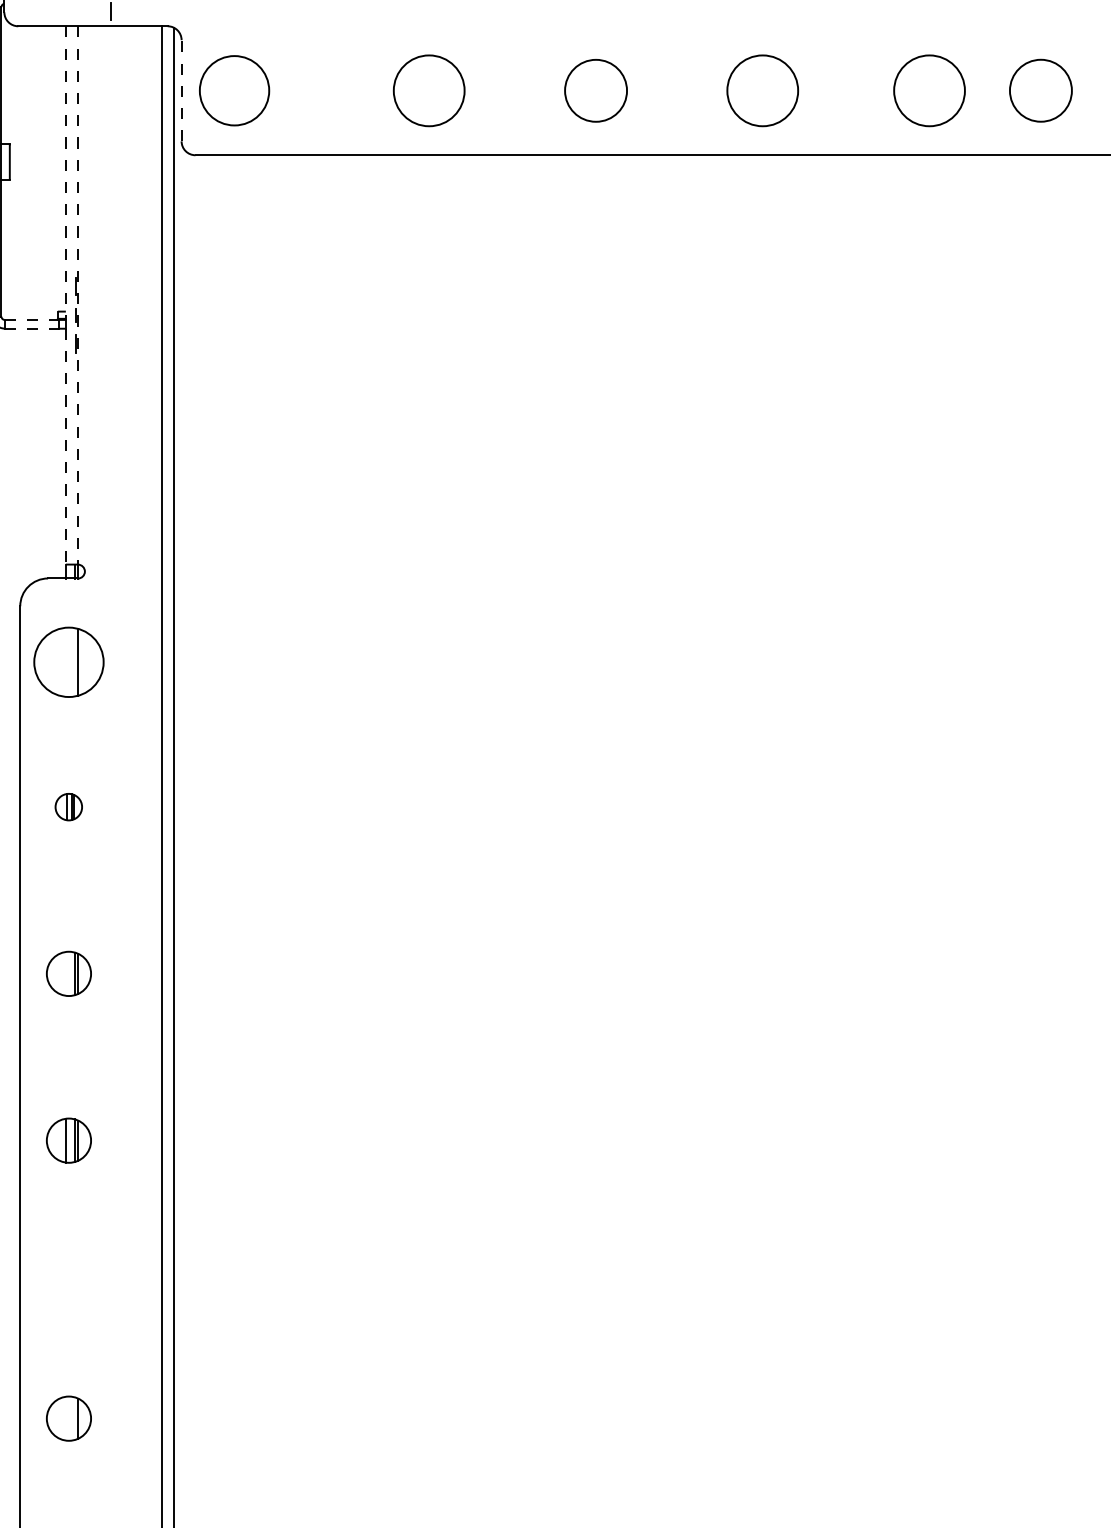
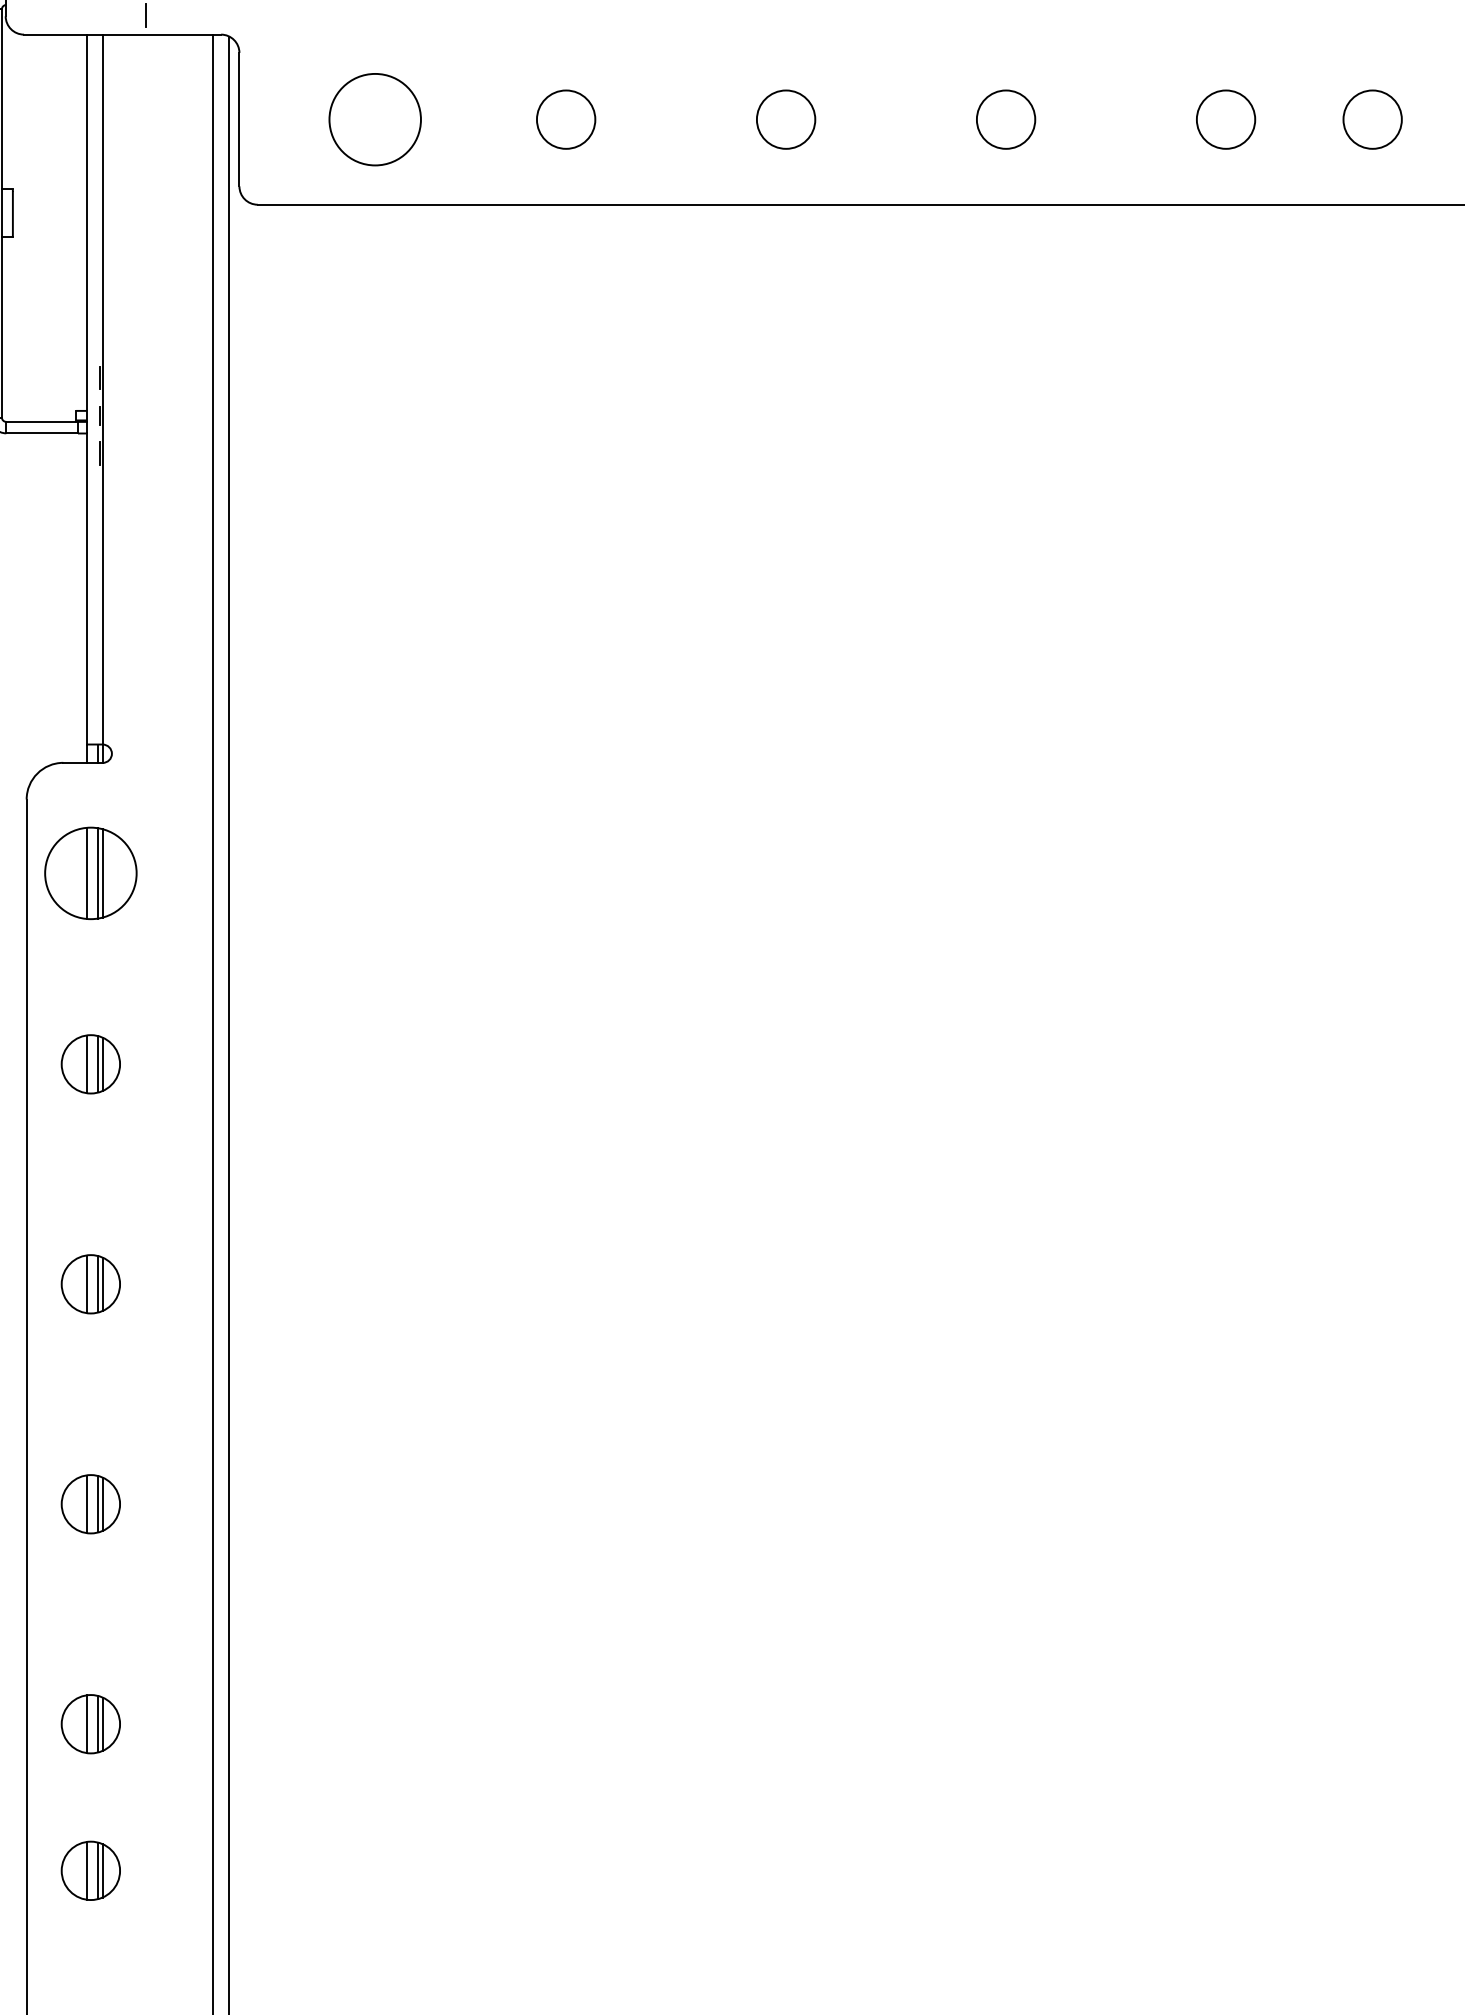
line: (181, 90) -> (239, 119), dashed -> solid
circle: (233, 90) -> (374, 119), moved
circle: (429, 90) -> (566, 119), size x0.62
circle: (596, 90) -> (786, 119), size x0.71
circle: (763, 90) -> (1006, 119), size x0.62
circle: (930, 90) -> (1226, 119), size x0.62
circle: (1040, 90) -> (1372, 119), size x0.71
line: (65, 173) -> (86, 228), dashed -> solid
line: (77, 295) -> (102, 389), dashed -> solid
line: (32, 319) -> (42, 421), dashed -> solid
line: (32, 328) -> (42, 433), dashed -> solid
line: (65, 447) -> (86, 589), dashed -> solid
line: (65, 662) -> (86, 873), added
line: (74, 662) -> (98, 873), added
part: (68, 807) -> (90, 1064), size x1.67
line: (65, 974) -> (86, 1284), added
part: (68, 1307) -> (90, 1724), added
line: (65, 1418) -> (86, 1870), added
line: (74, 1418) -> (98, 1870), added

